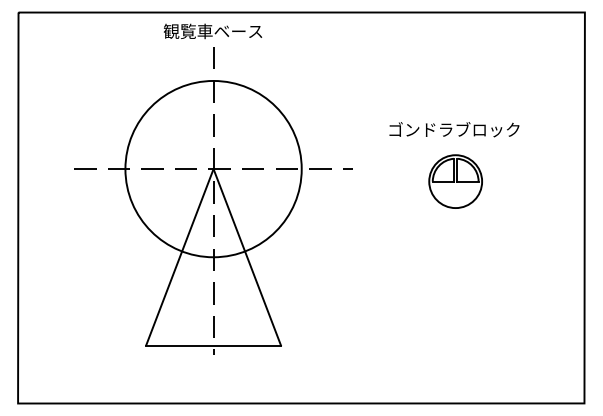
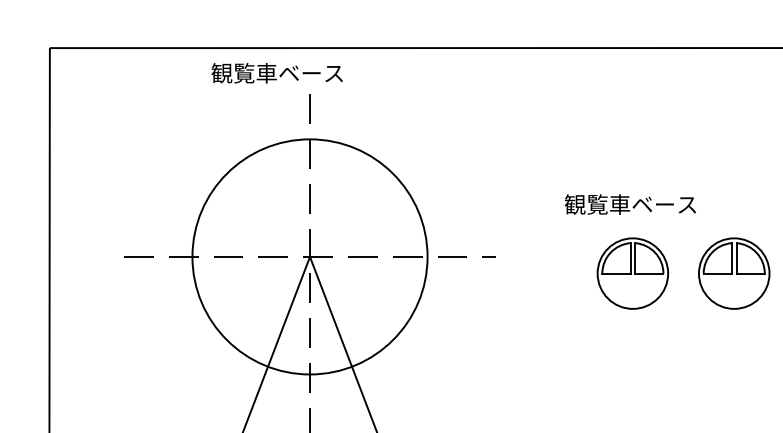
text: (213, 31) -> (277, 73), moved
text: (454, 129) -> (631, 204), ゴンドラブロック -> 観覧車ベース
part: (531, 181) -> (733, 273), added

